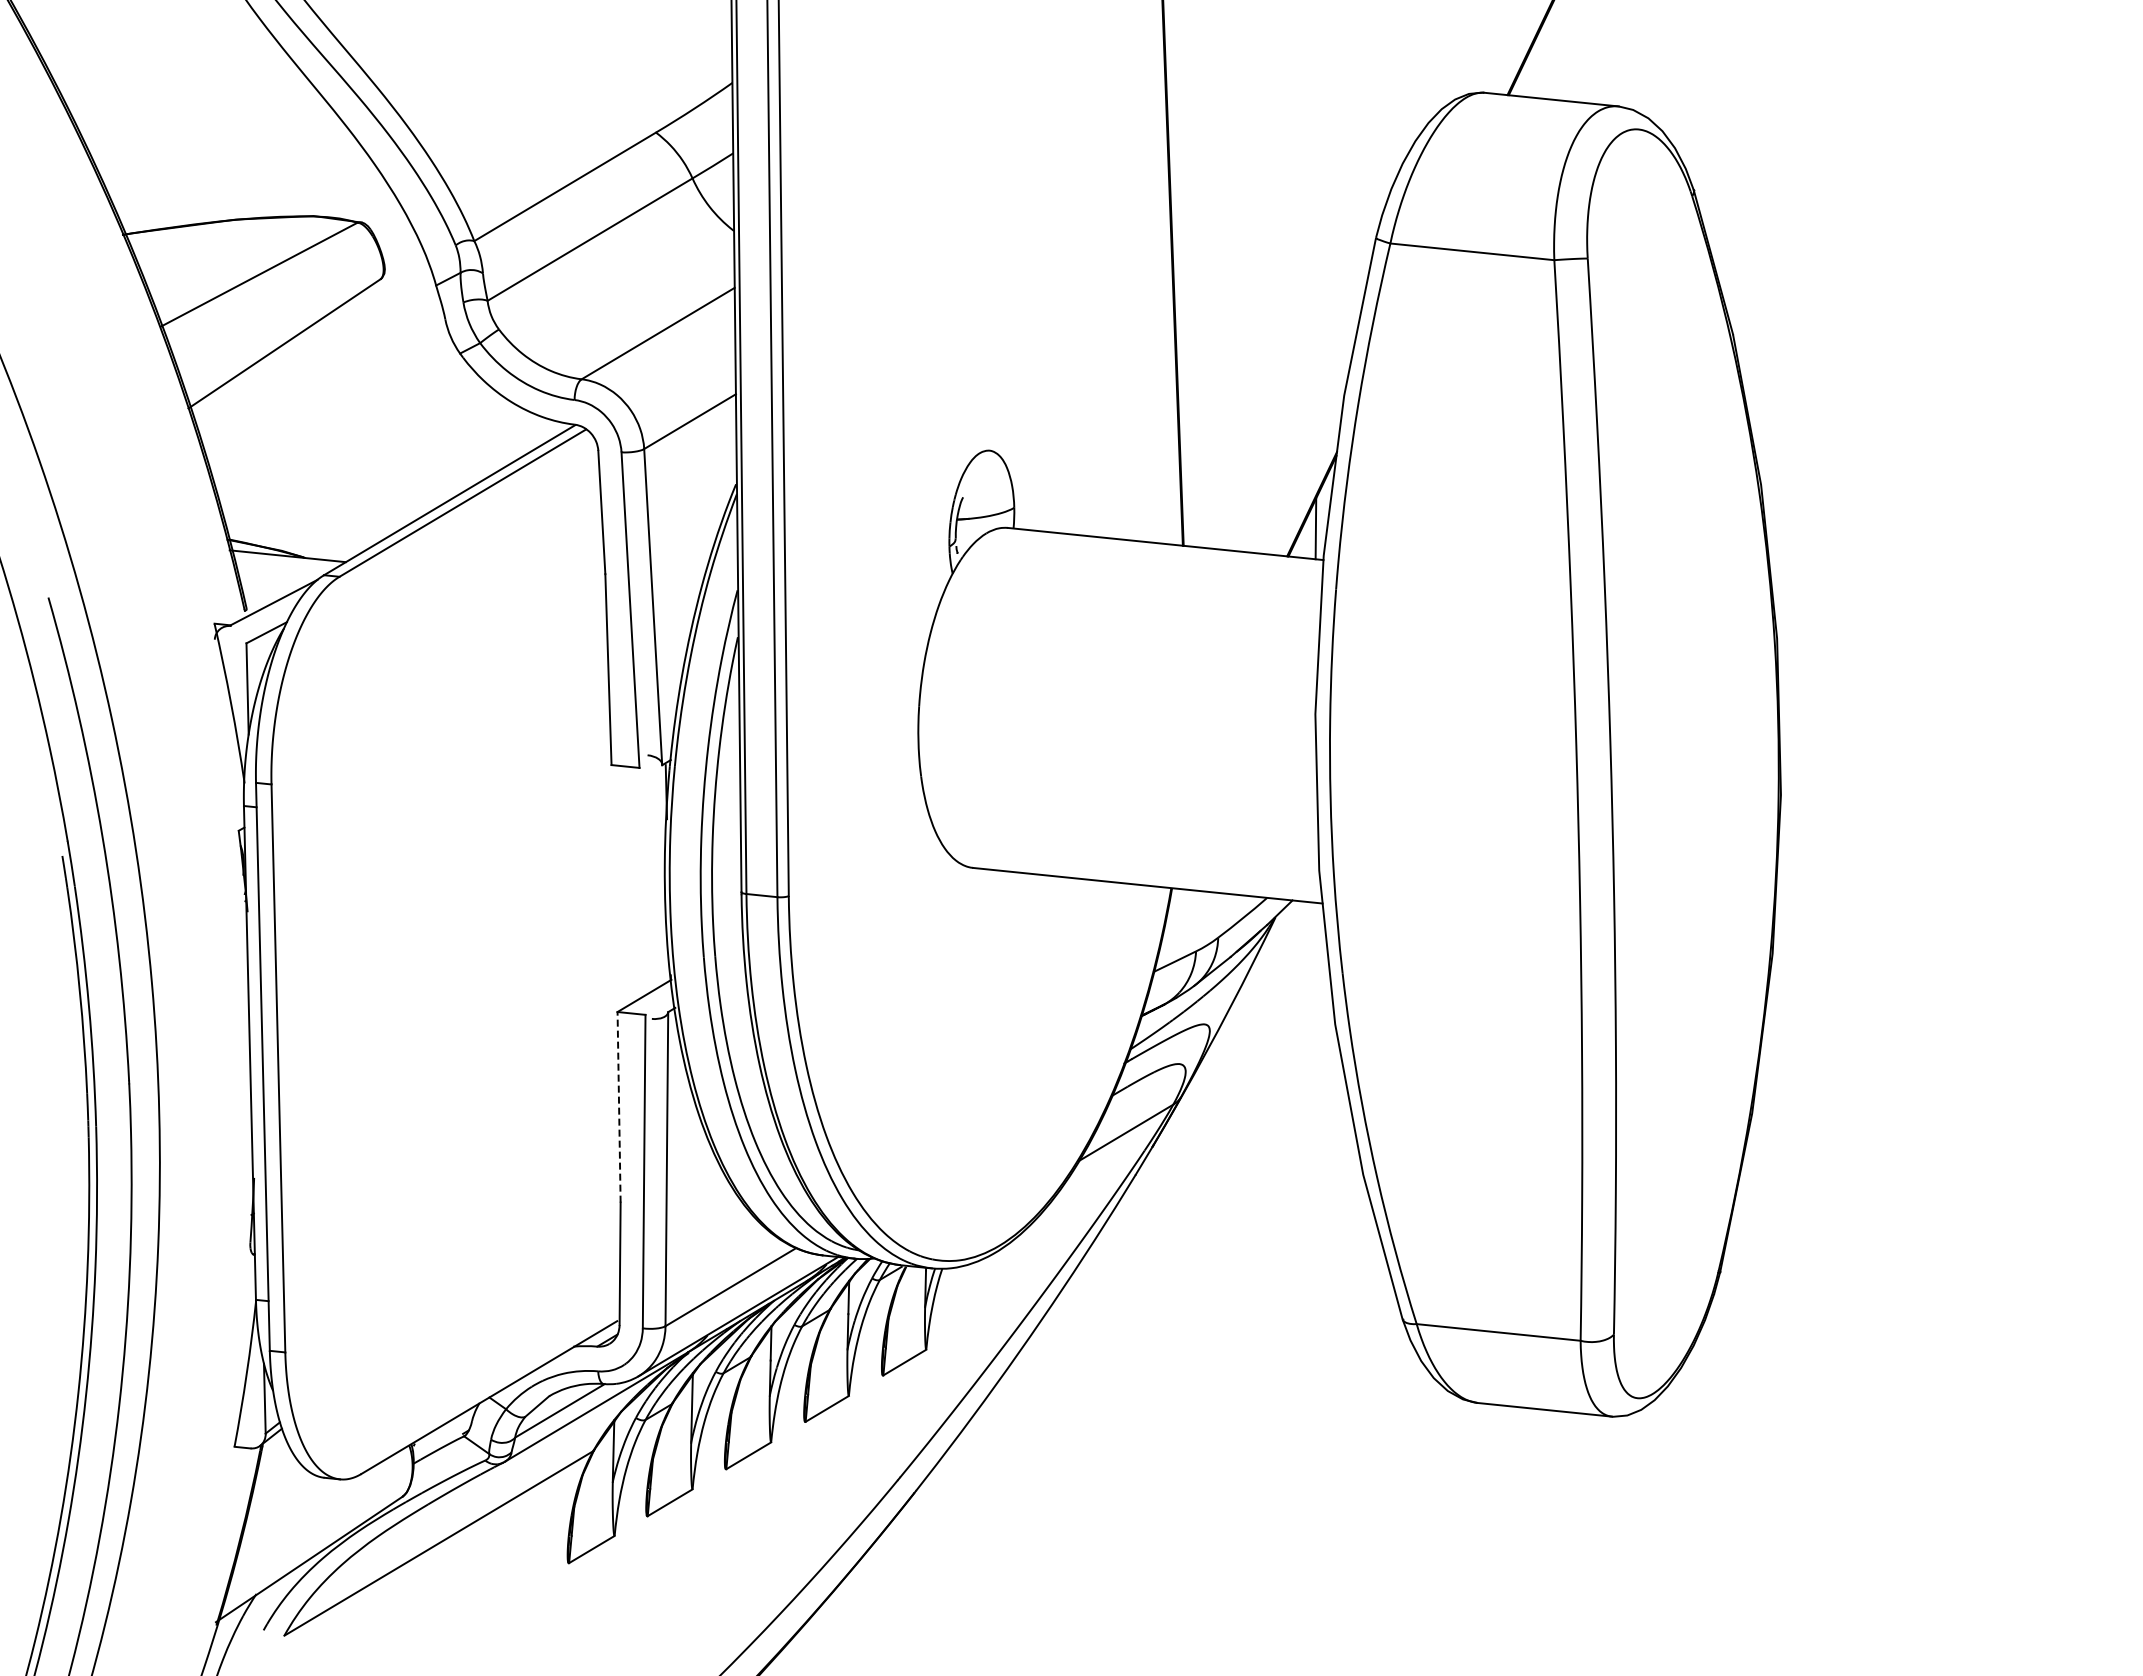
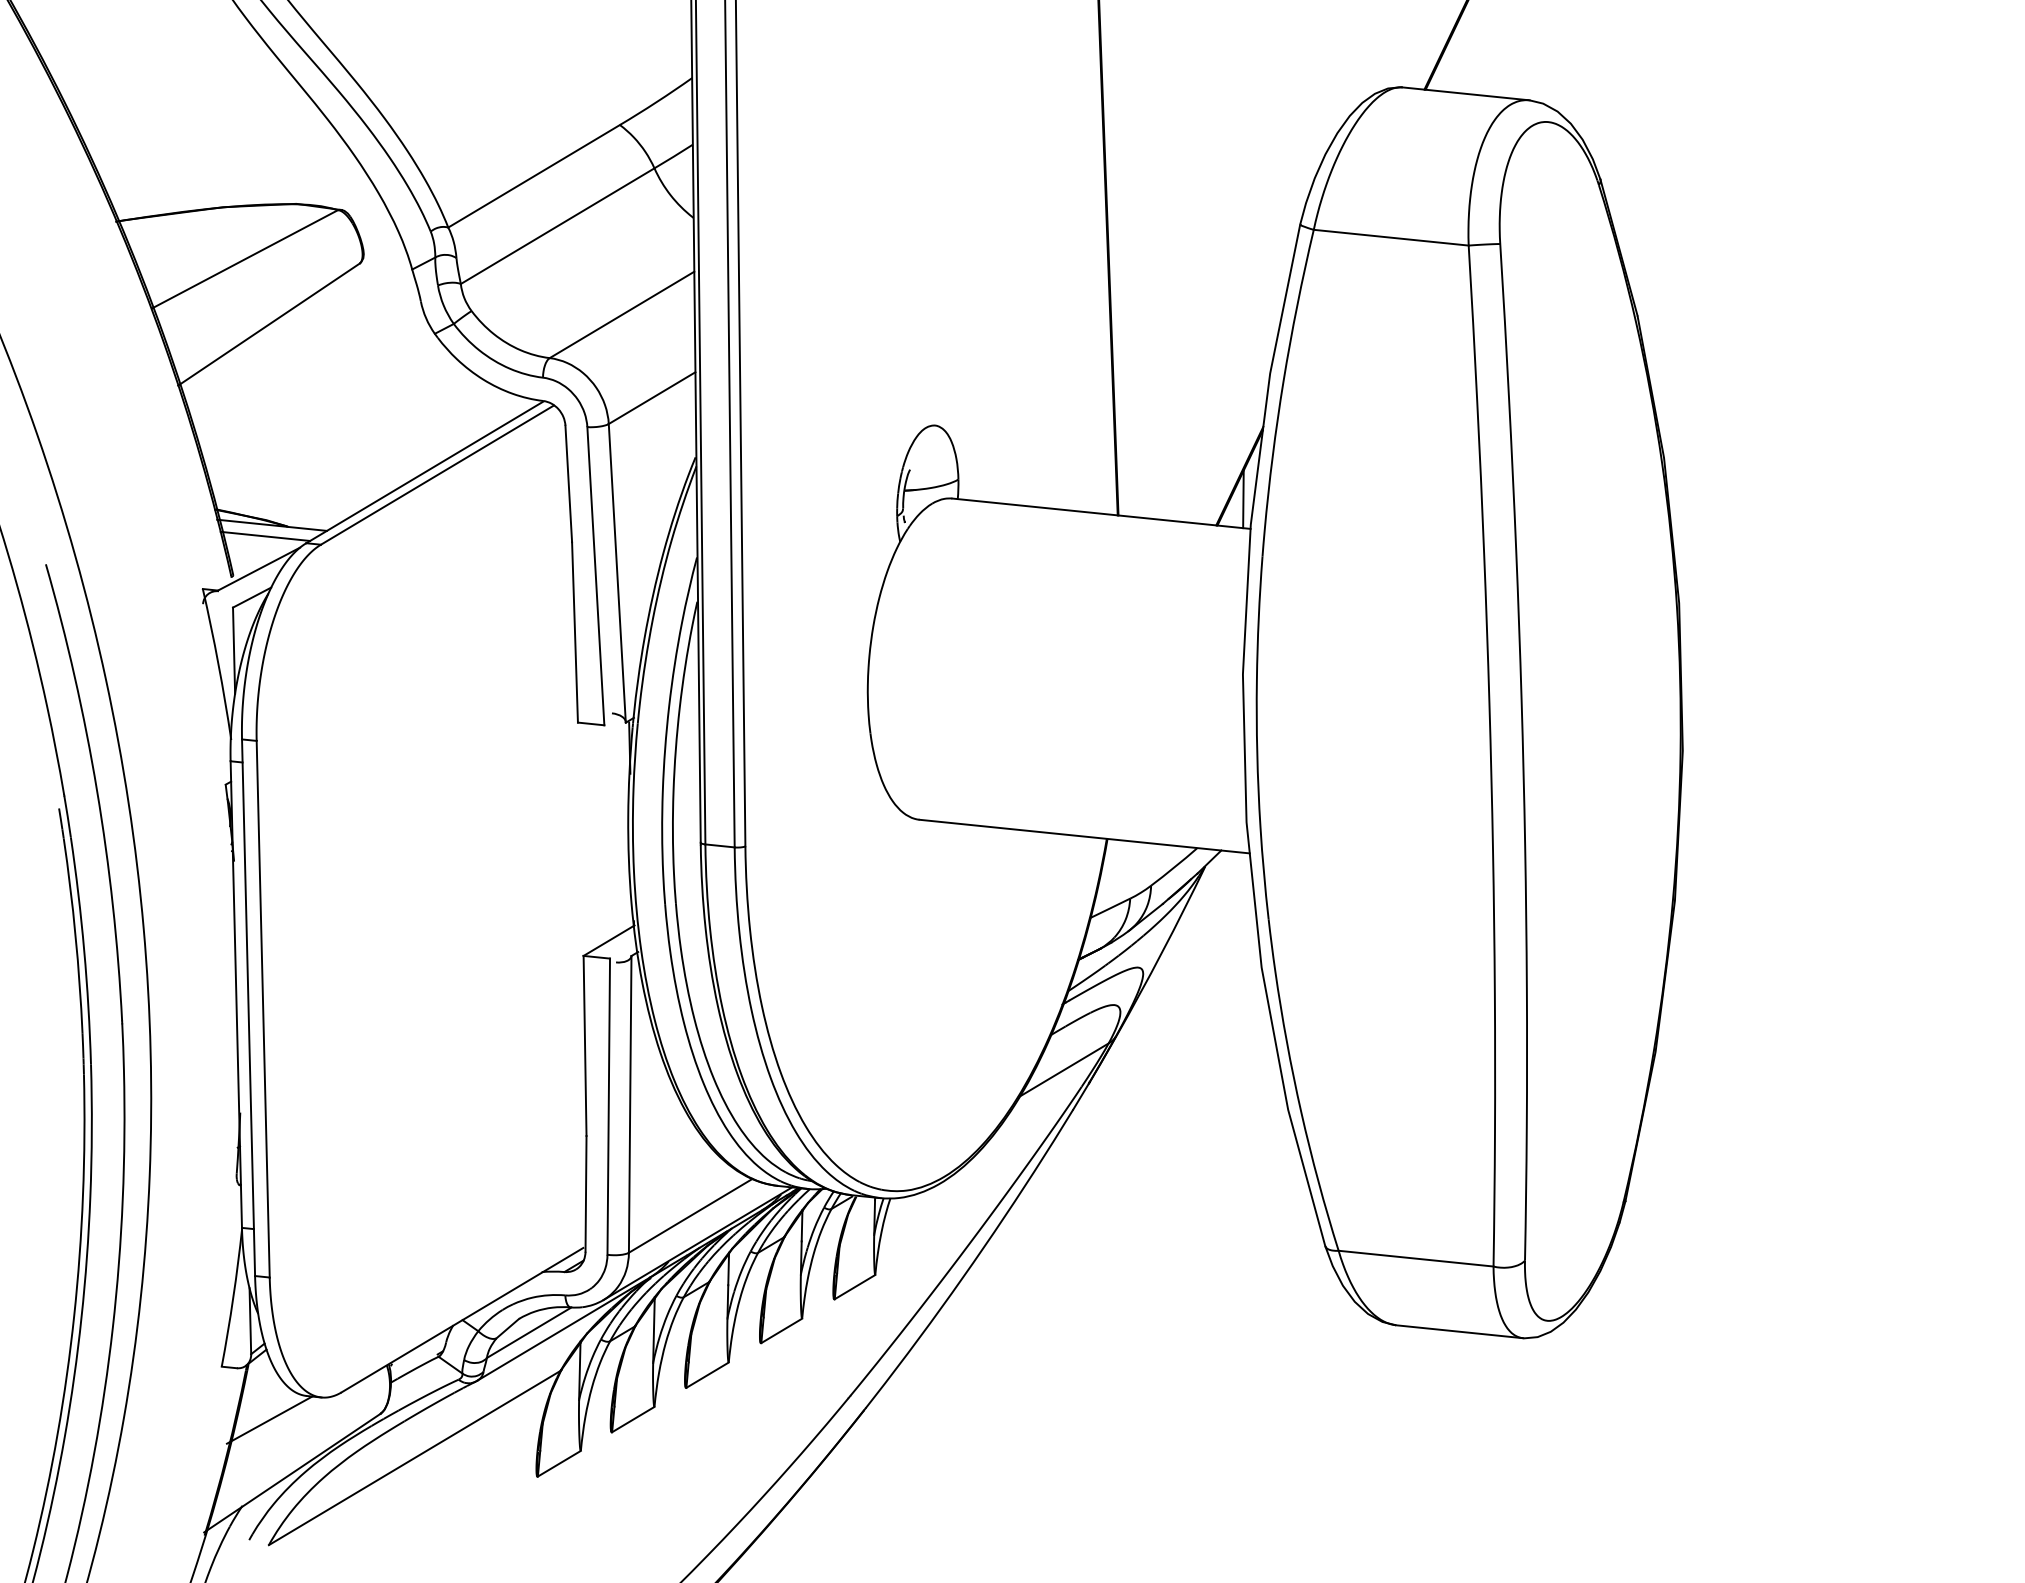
line: (280, 567) -> (265, 535), added
line: (619, 1106) -> (585, 1045), dashed -> solid
line: (285, 1503) -> (269, 1420), added

